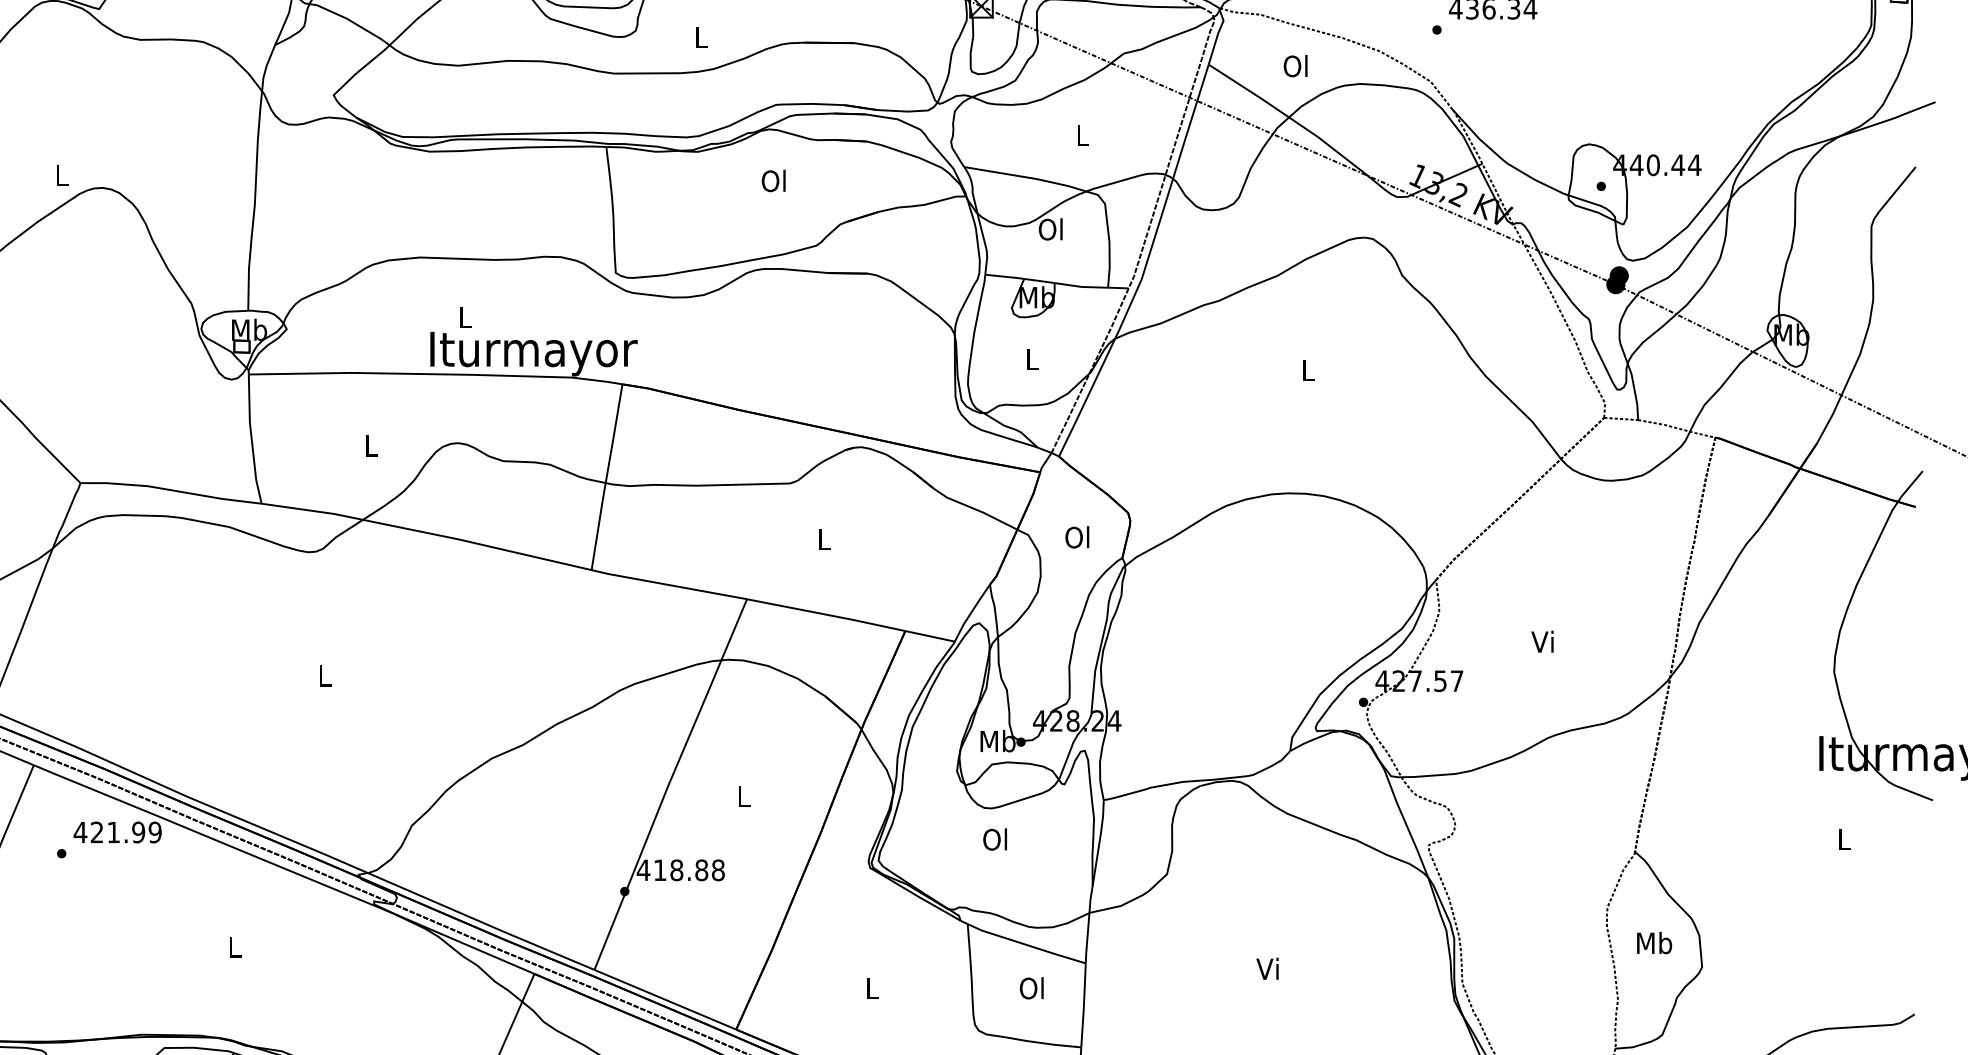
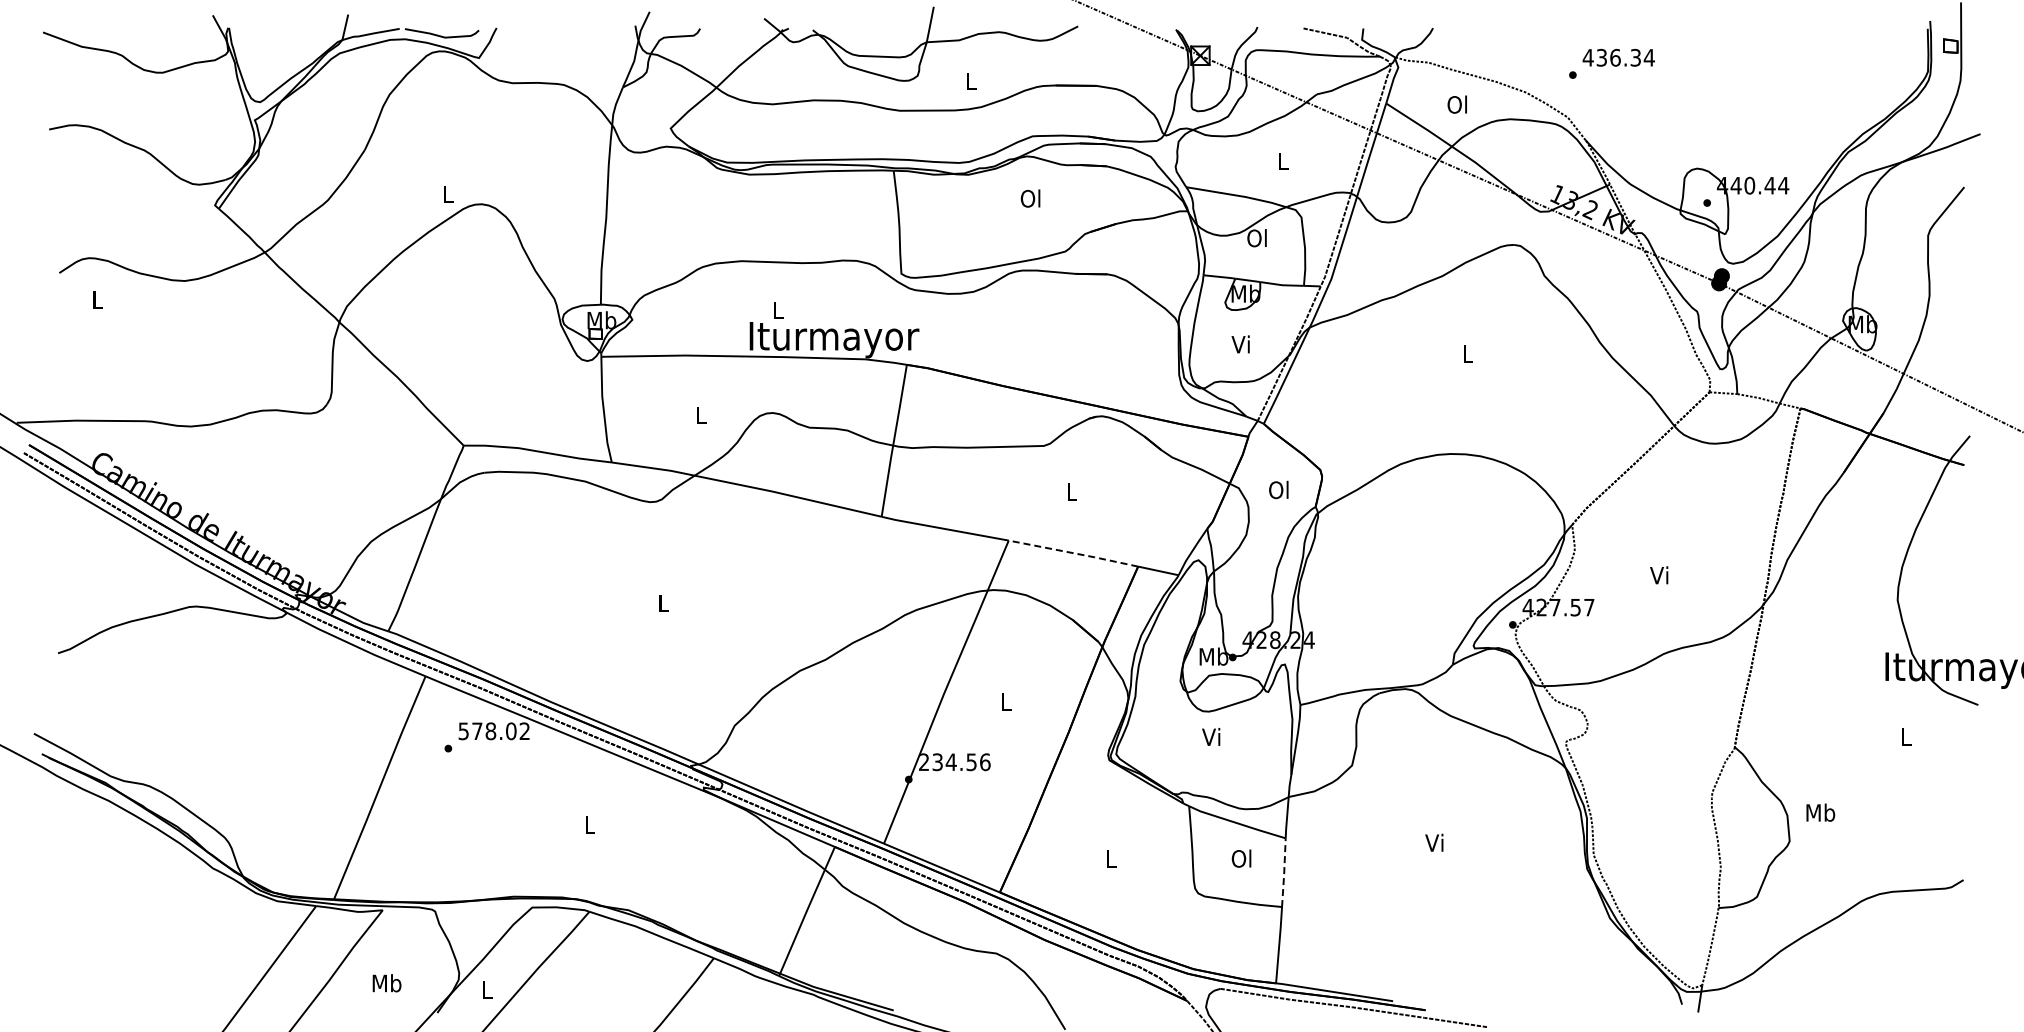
text: (1030, 359) -> (1240, 344), L -> Vi
line: (827, 615) -> (1074, 553), solid -> dashed
text: (118, 832) -> (494, 731), 421.99 -> 578.02
text: (995, 840) -> (1211, 737), Ol -> Vi
text: (680, 870) -> (954, 762), 418.88 -> 234.56
text: (1654, 942) -> (1820, 812), moved
line: (1084, 1005) -> (1284, 872), solid -> dashed

